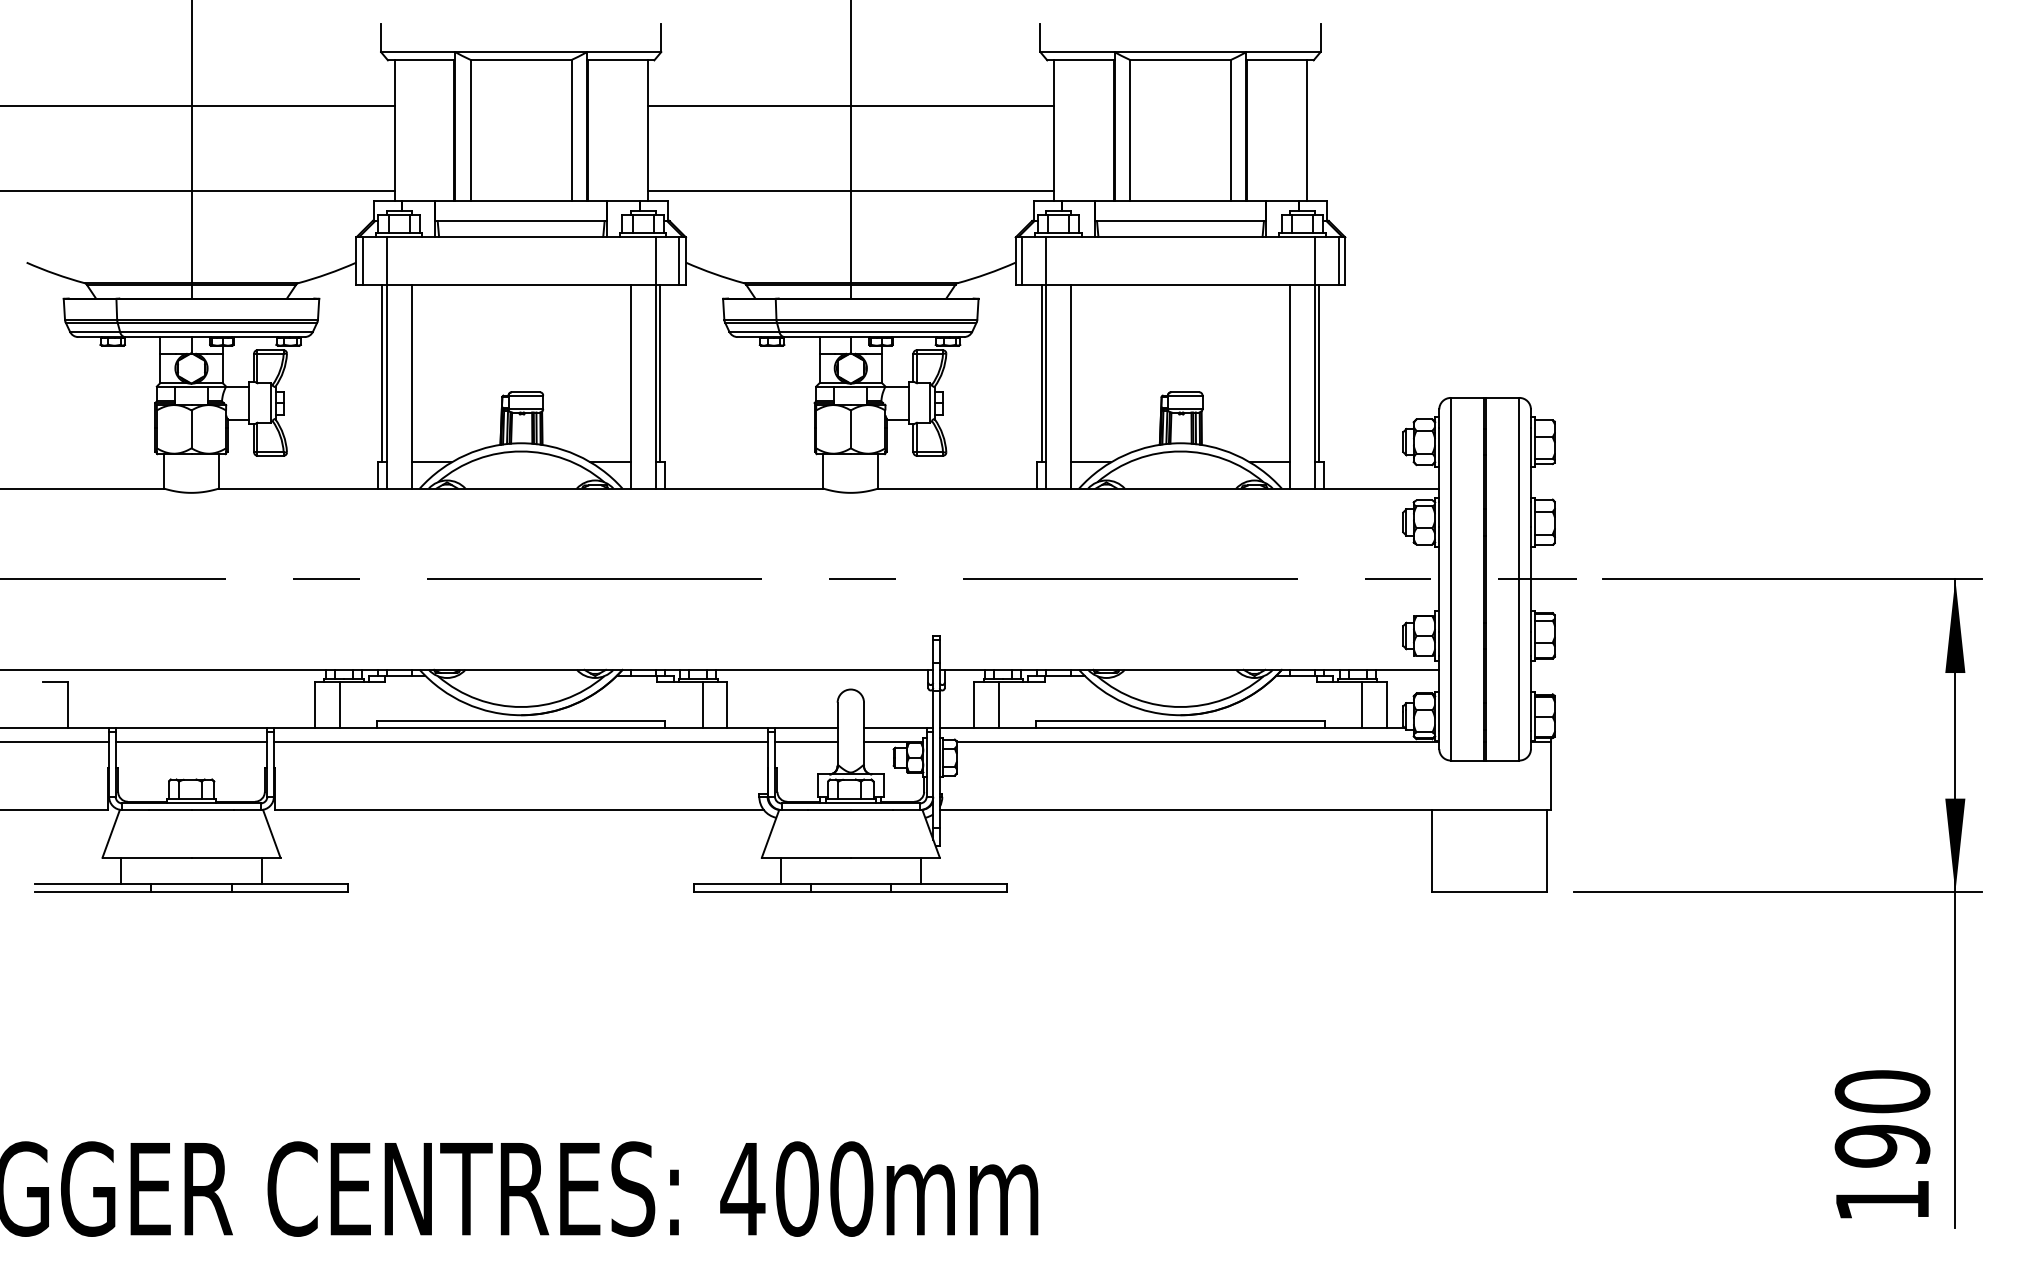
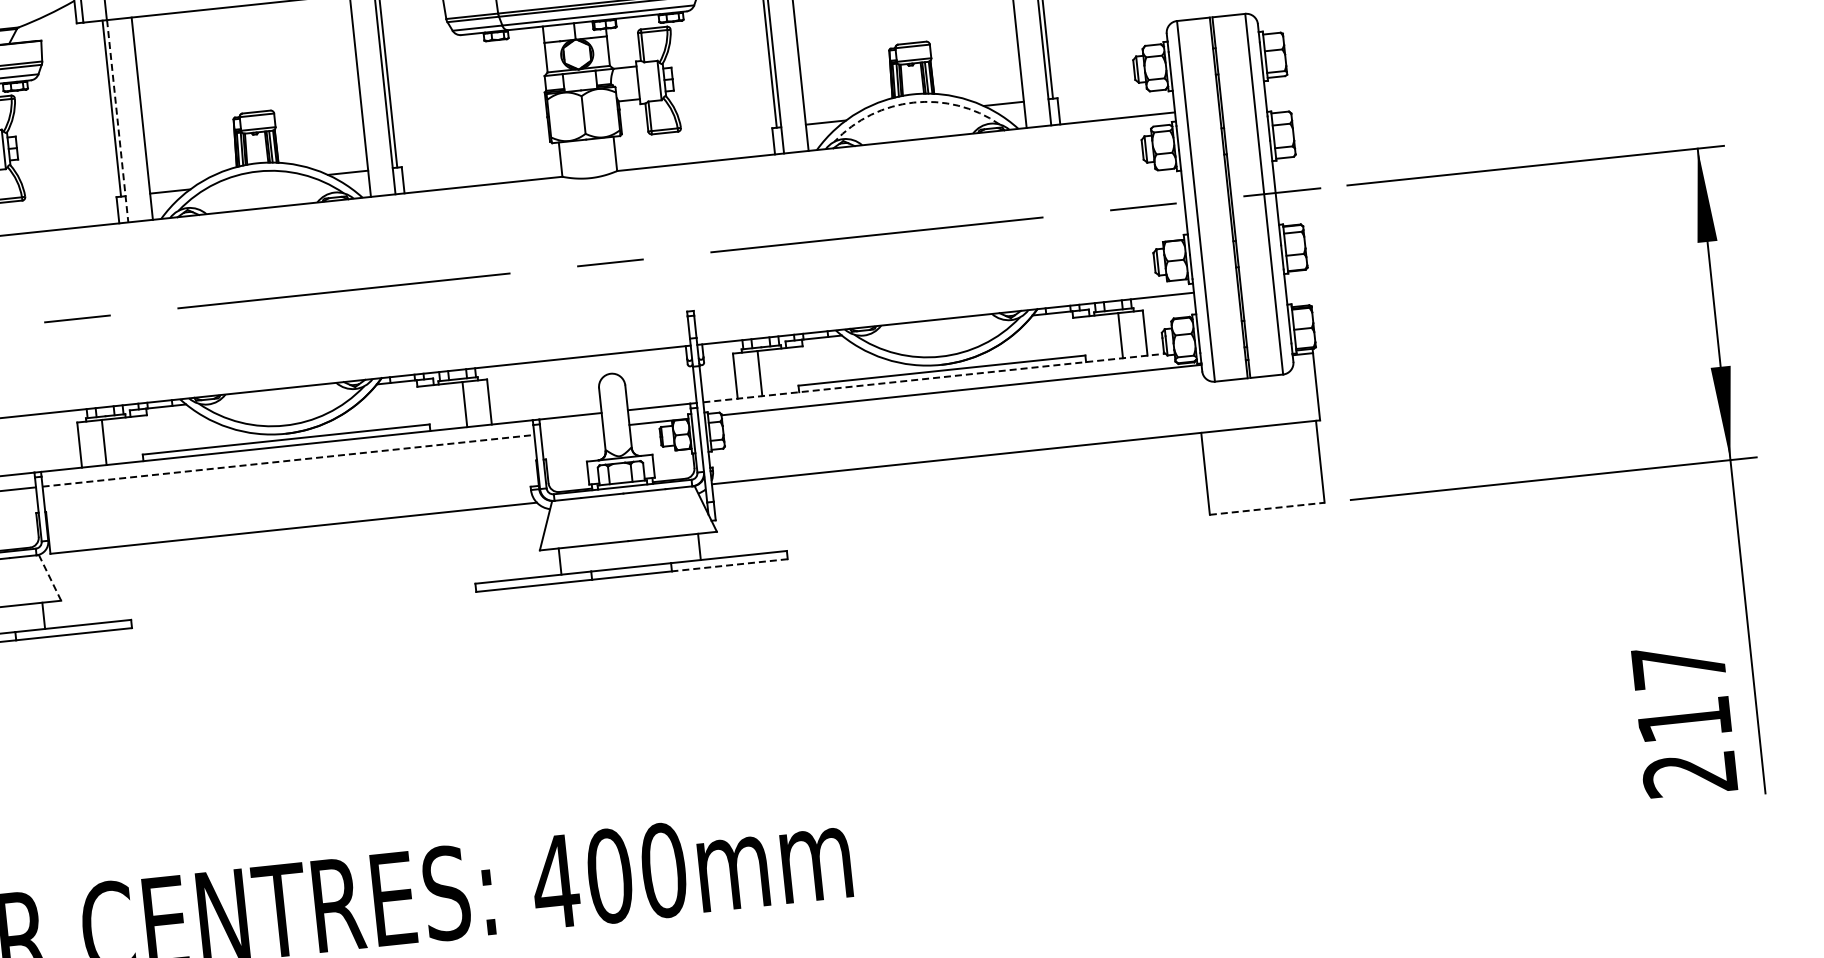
line: (386, 386) -> (117, 120), solid -> dashed
arc: (1180, 451) -> (913, 102), solid -> dashed
line: (1172, 727) -> (934, 377), solid -> dashed
line: (521, 742) -> (288, 460), solid -> dashed
line: (806, 742) -> (572, 431), removed
line: (271, 833) -> (49, 577), solid -> dashed
line: (948, 892) -> (729, 565), solid -> dashed
line: (1489, 892) -> (1267, 508), solid -> dashed
text: (1882, 1145) -> (1684, 719), 190 -> 217

